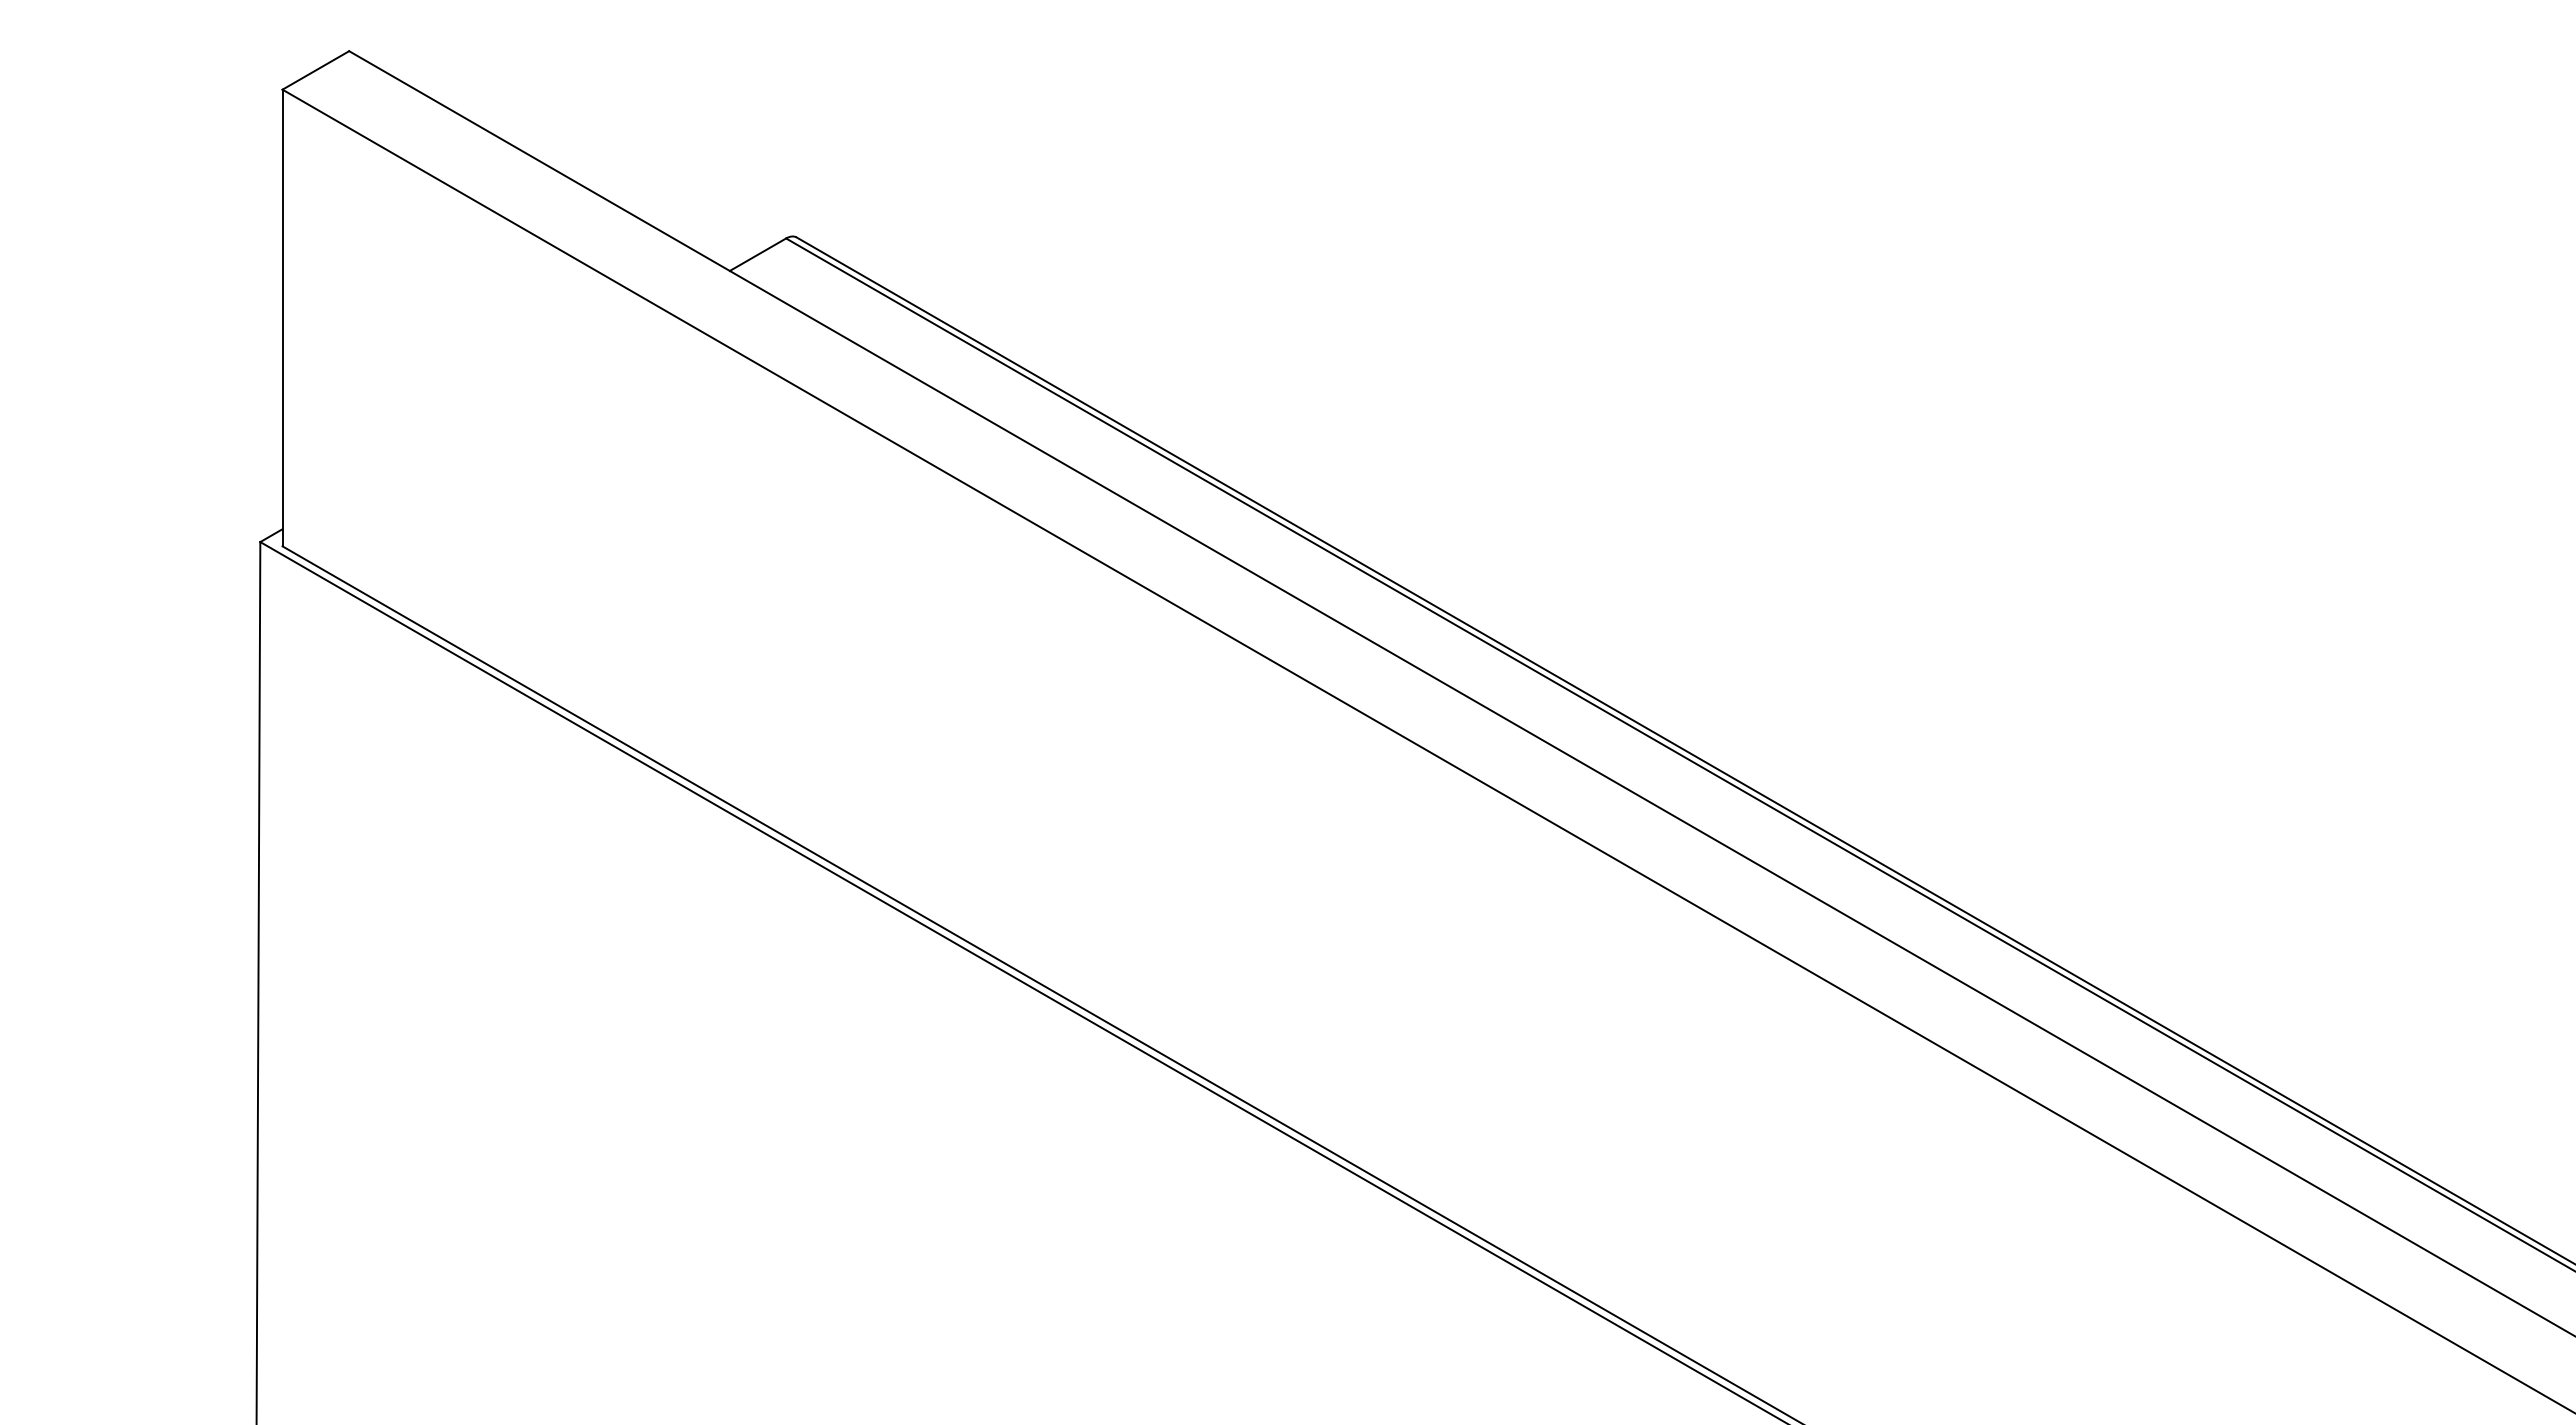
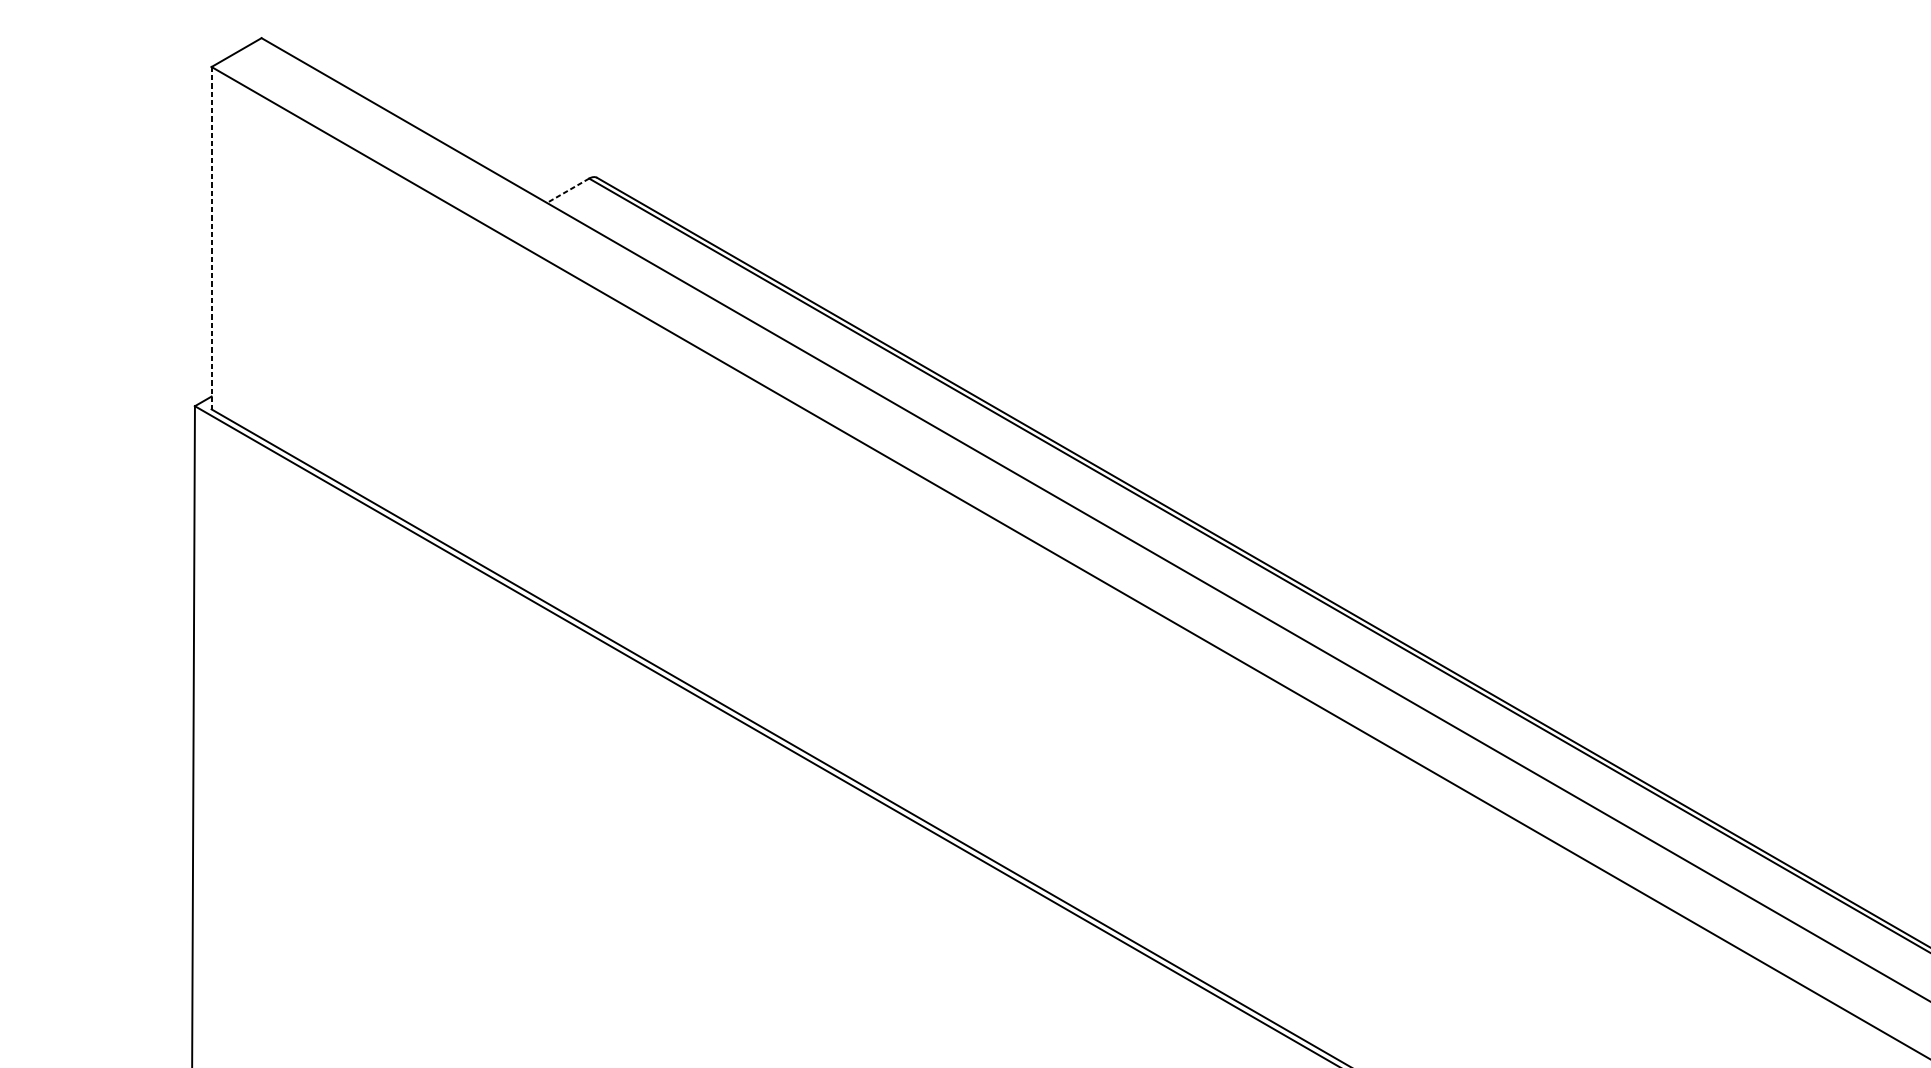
line: (757, 254) -> (567, 190), solid -> dashed
line: (282, 318) -> (211, 238), solid -> dashed

